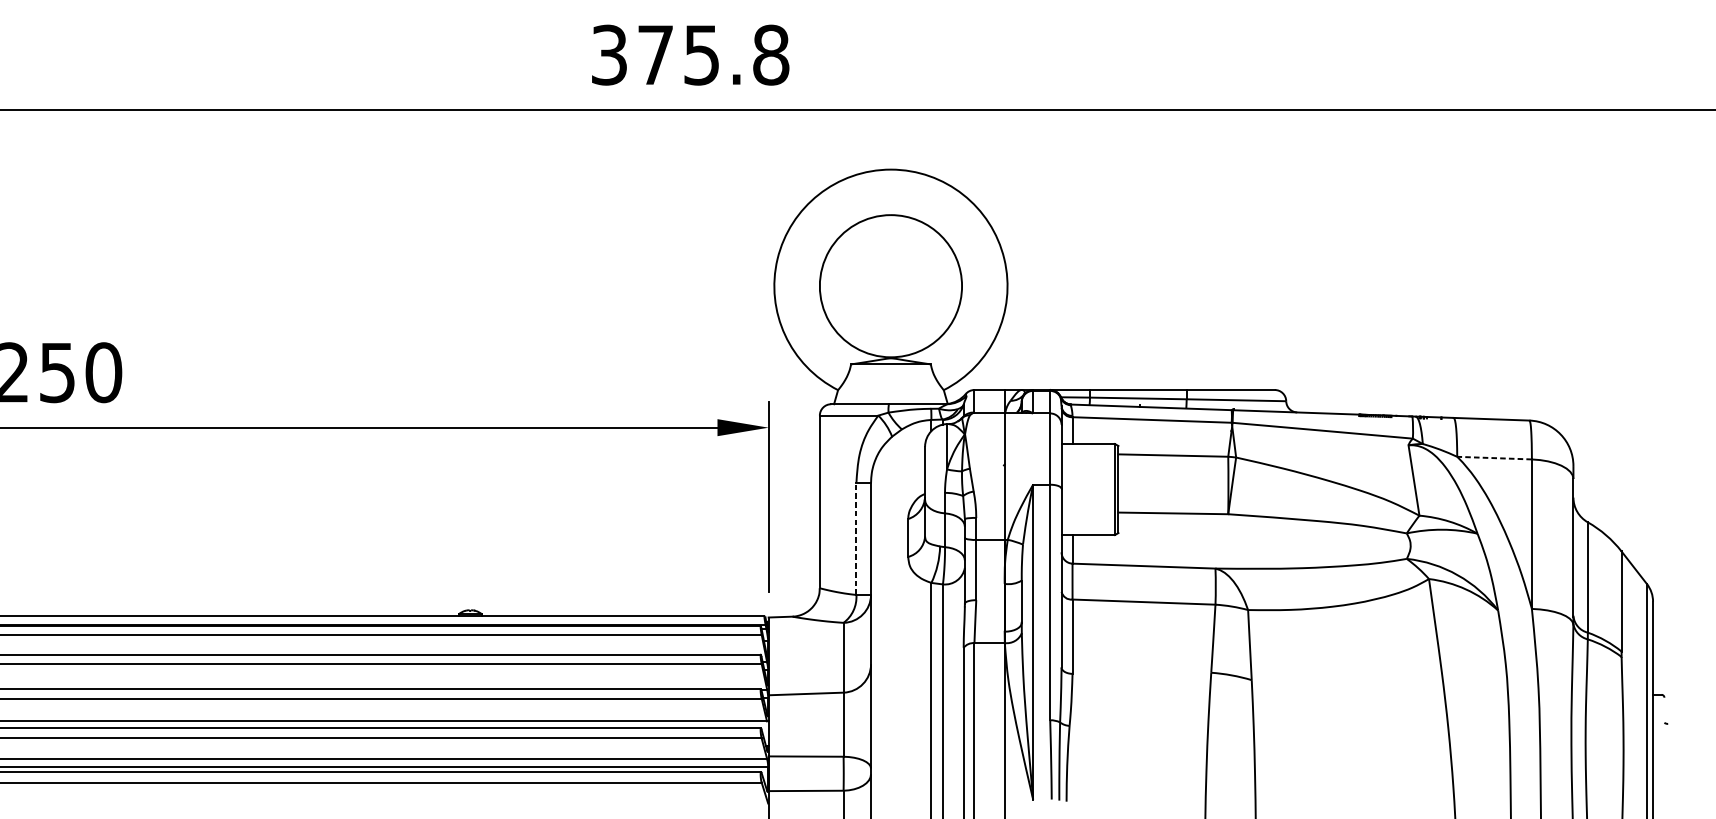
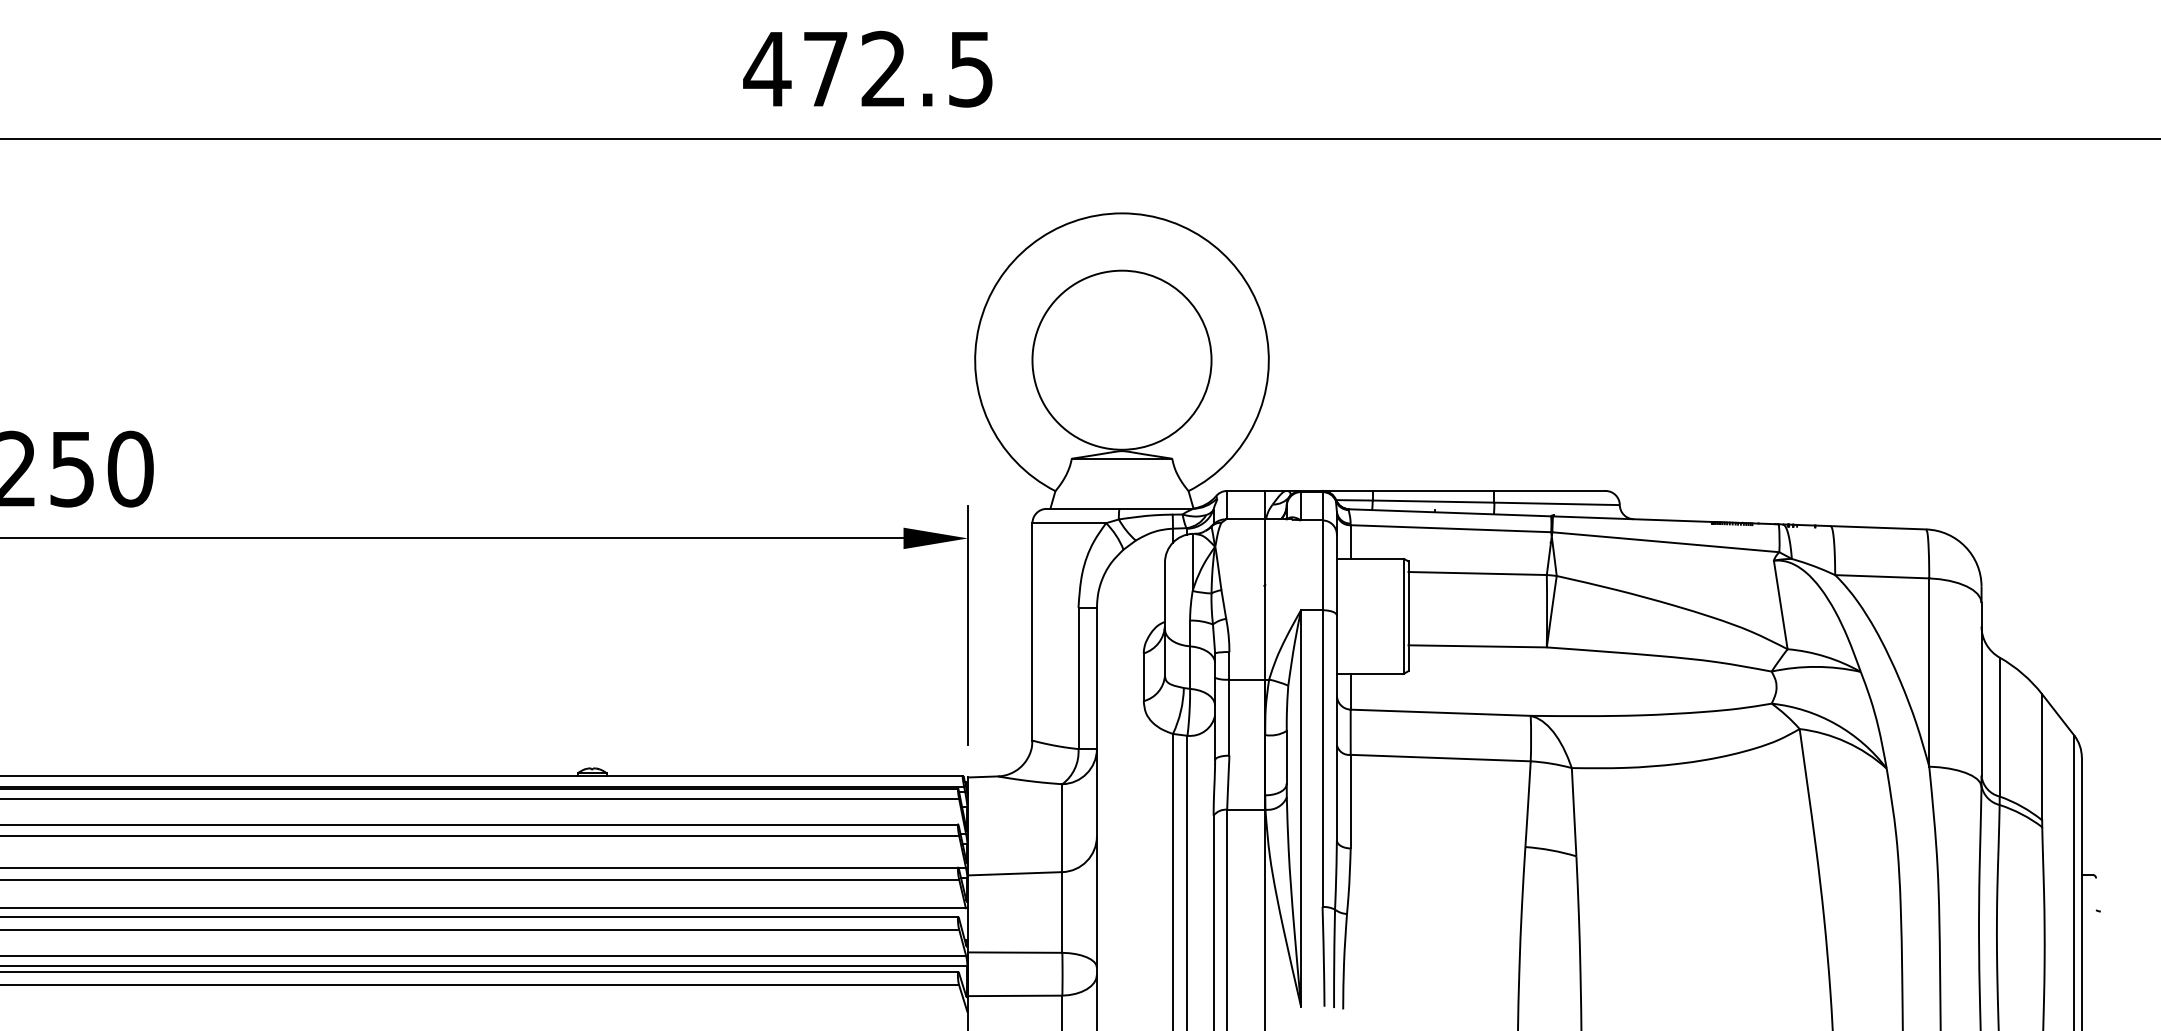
text: (689, 54) -> (868, 68), 375.8 -> 472.5
line: (1493, 457) -> (1881, 576), dashed -> solid
line: (856, 538) -> (1078, 678), dashed -> solid

